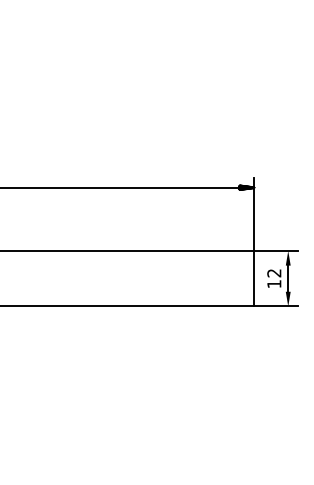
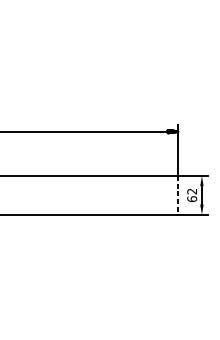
line: (254, 278) -> (178, 195), solid -> dashed
text: (274, 283) -> (192, 198), 12 -> 62

